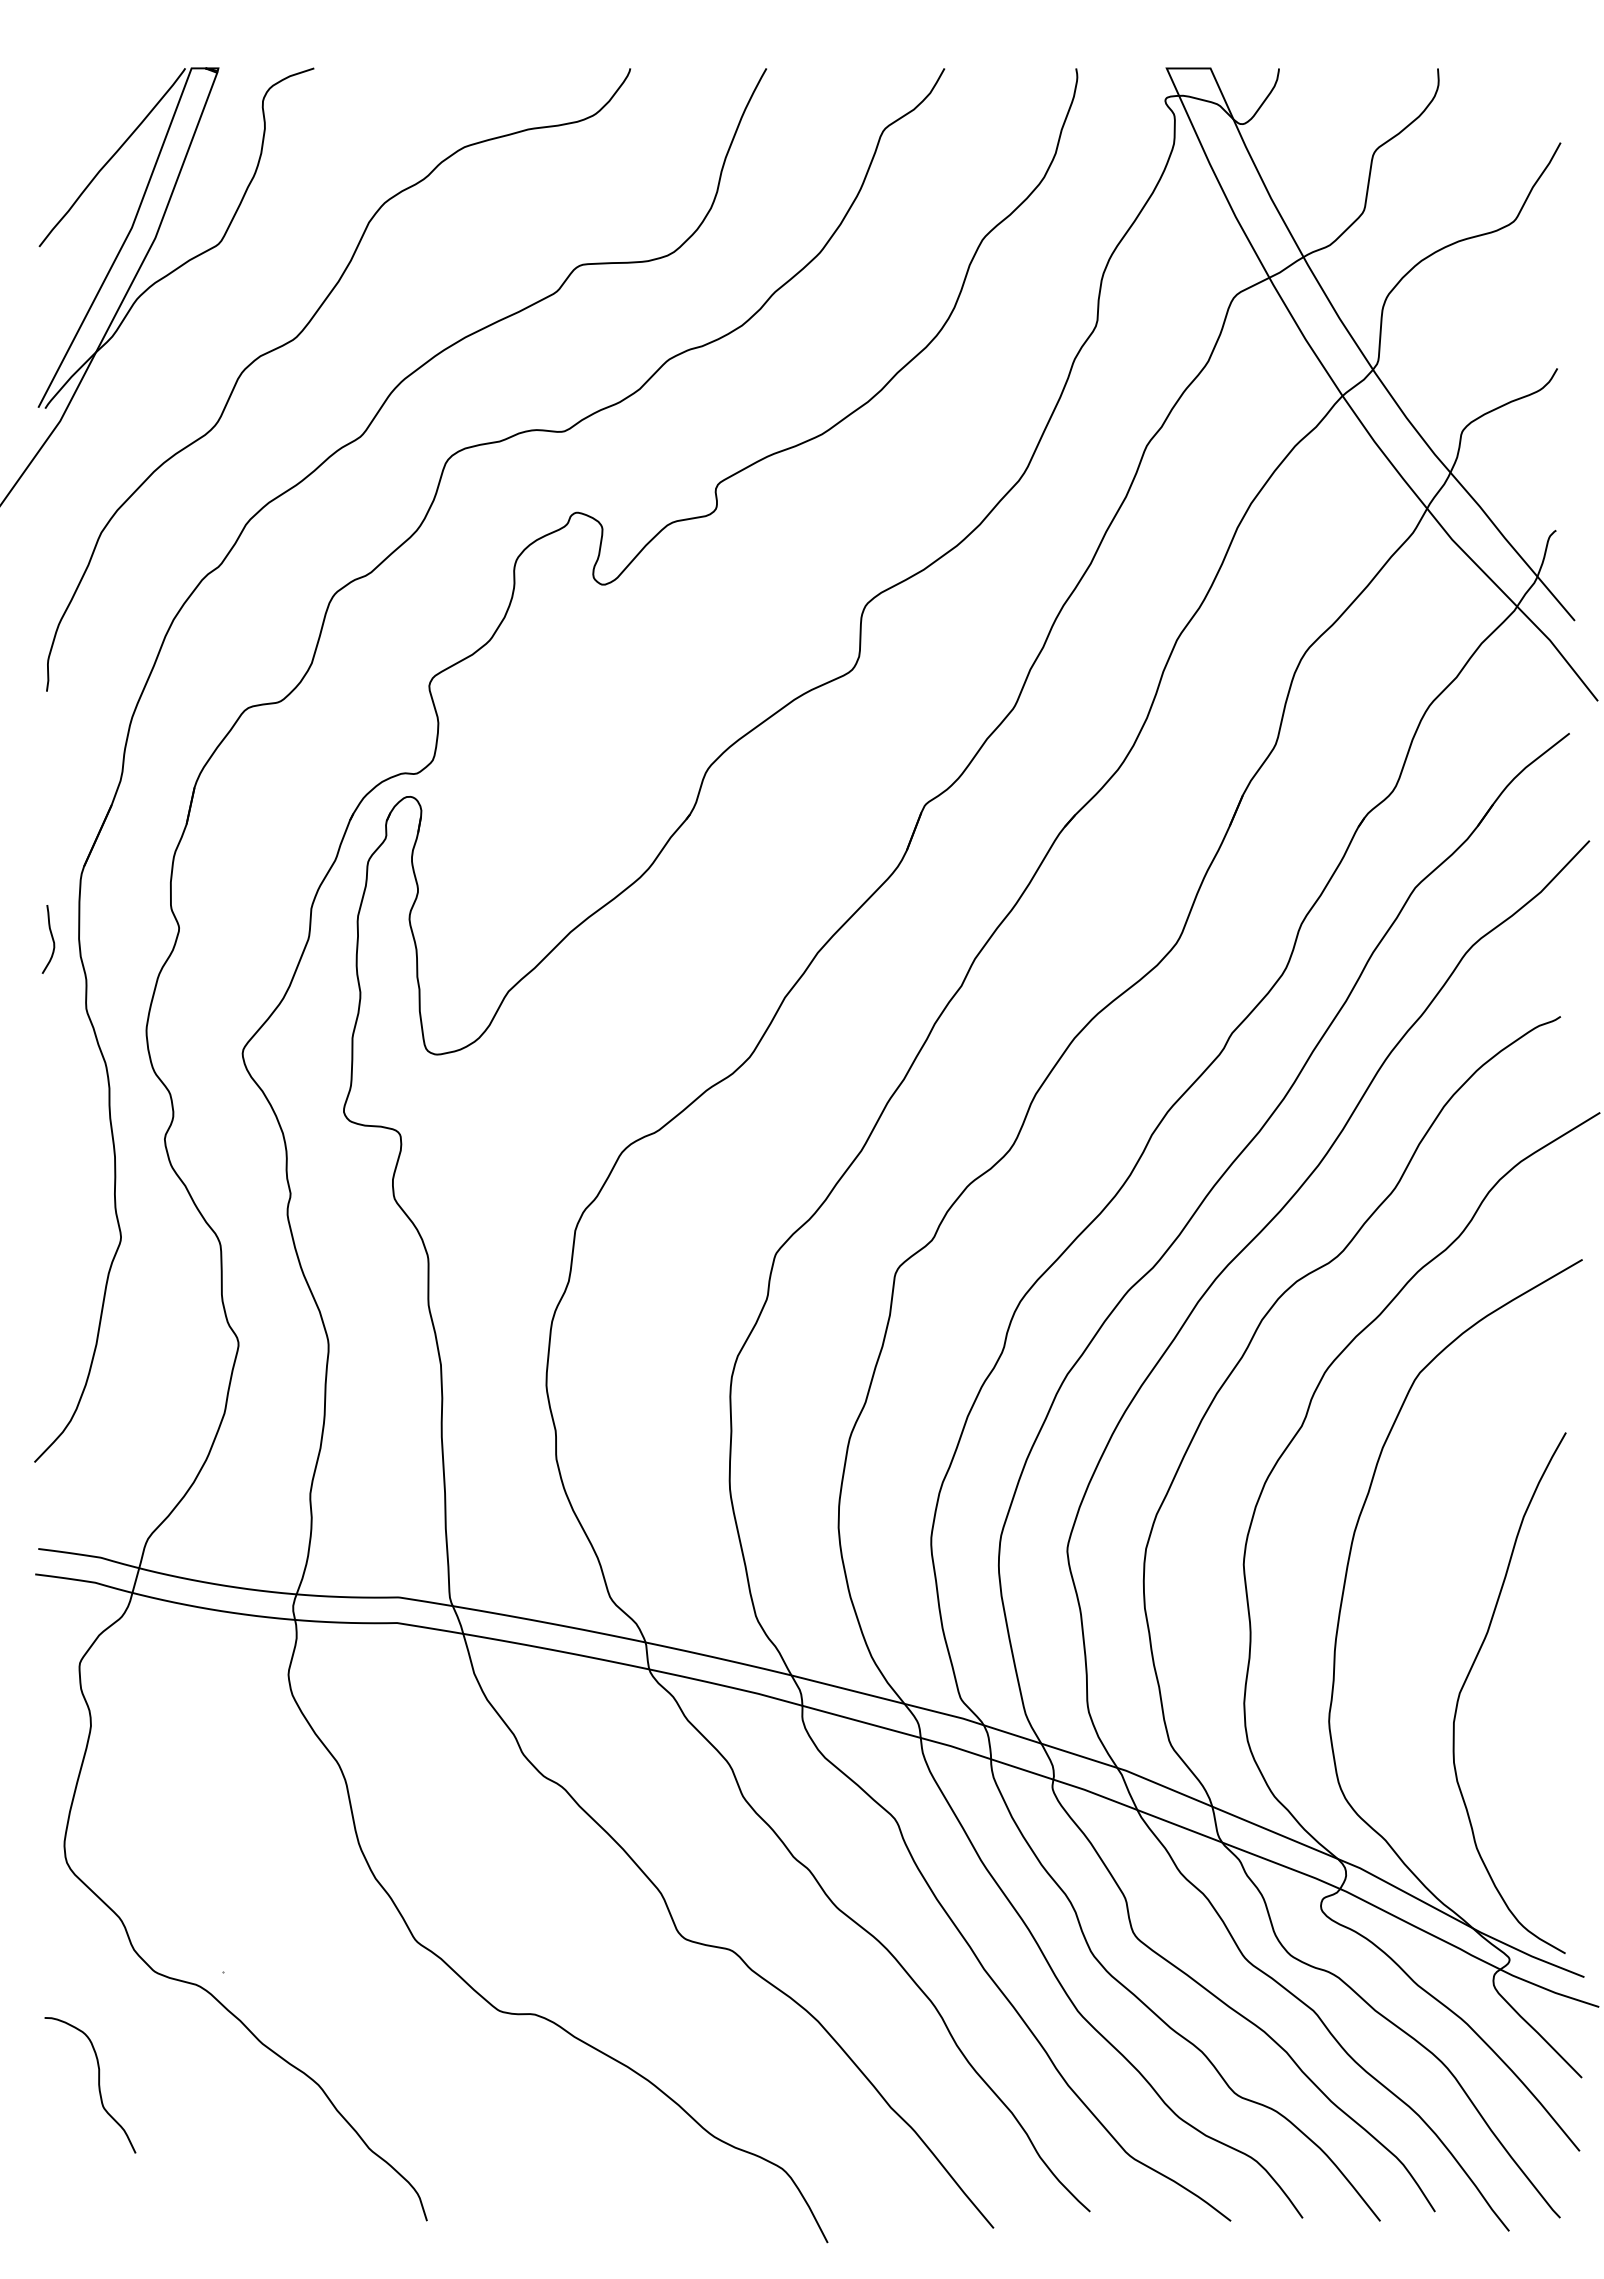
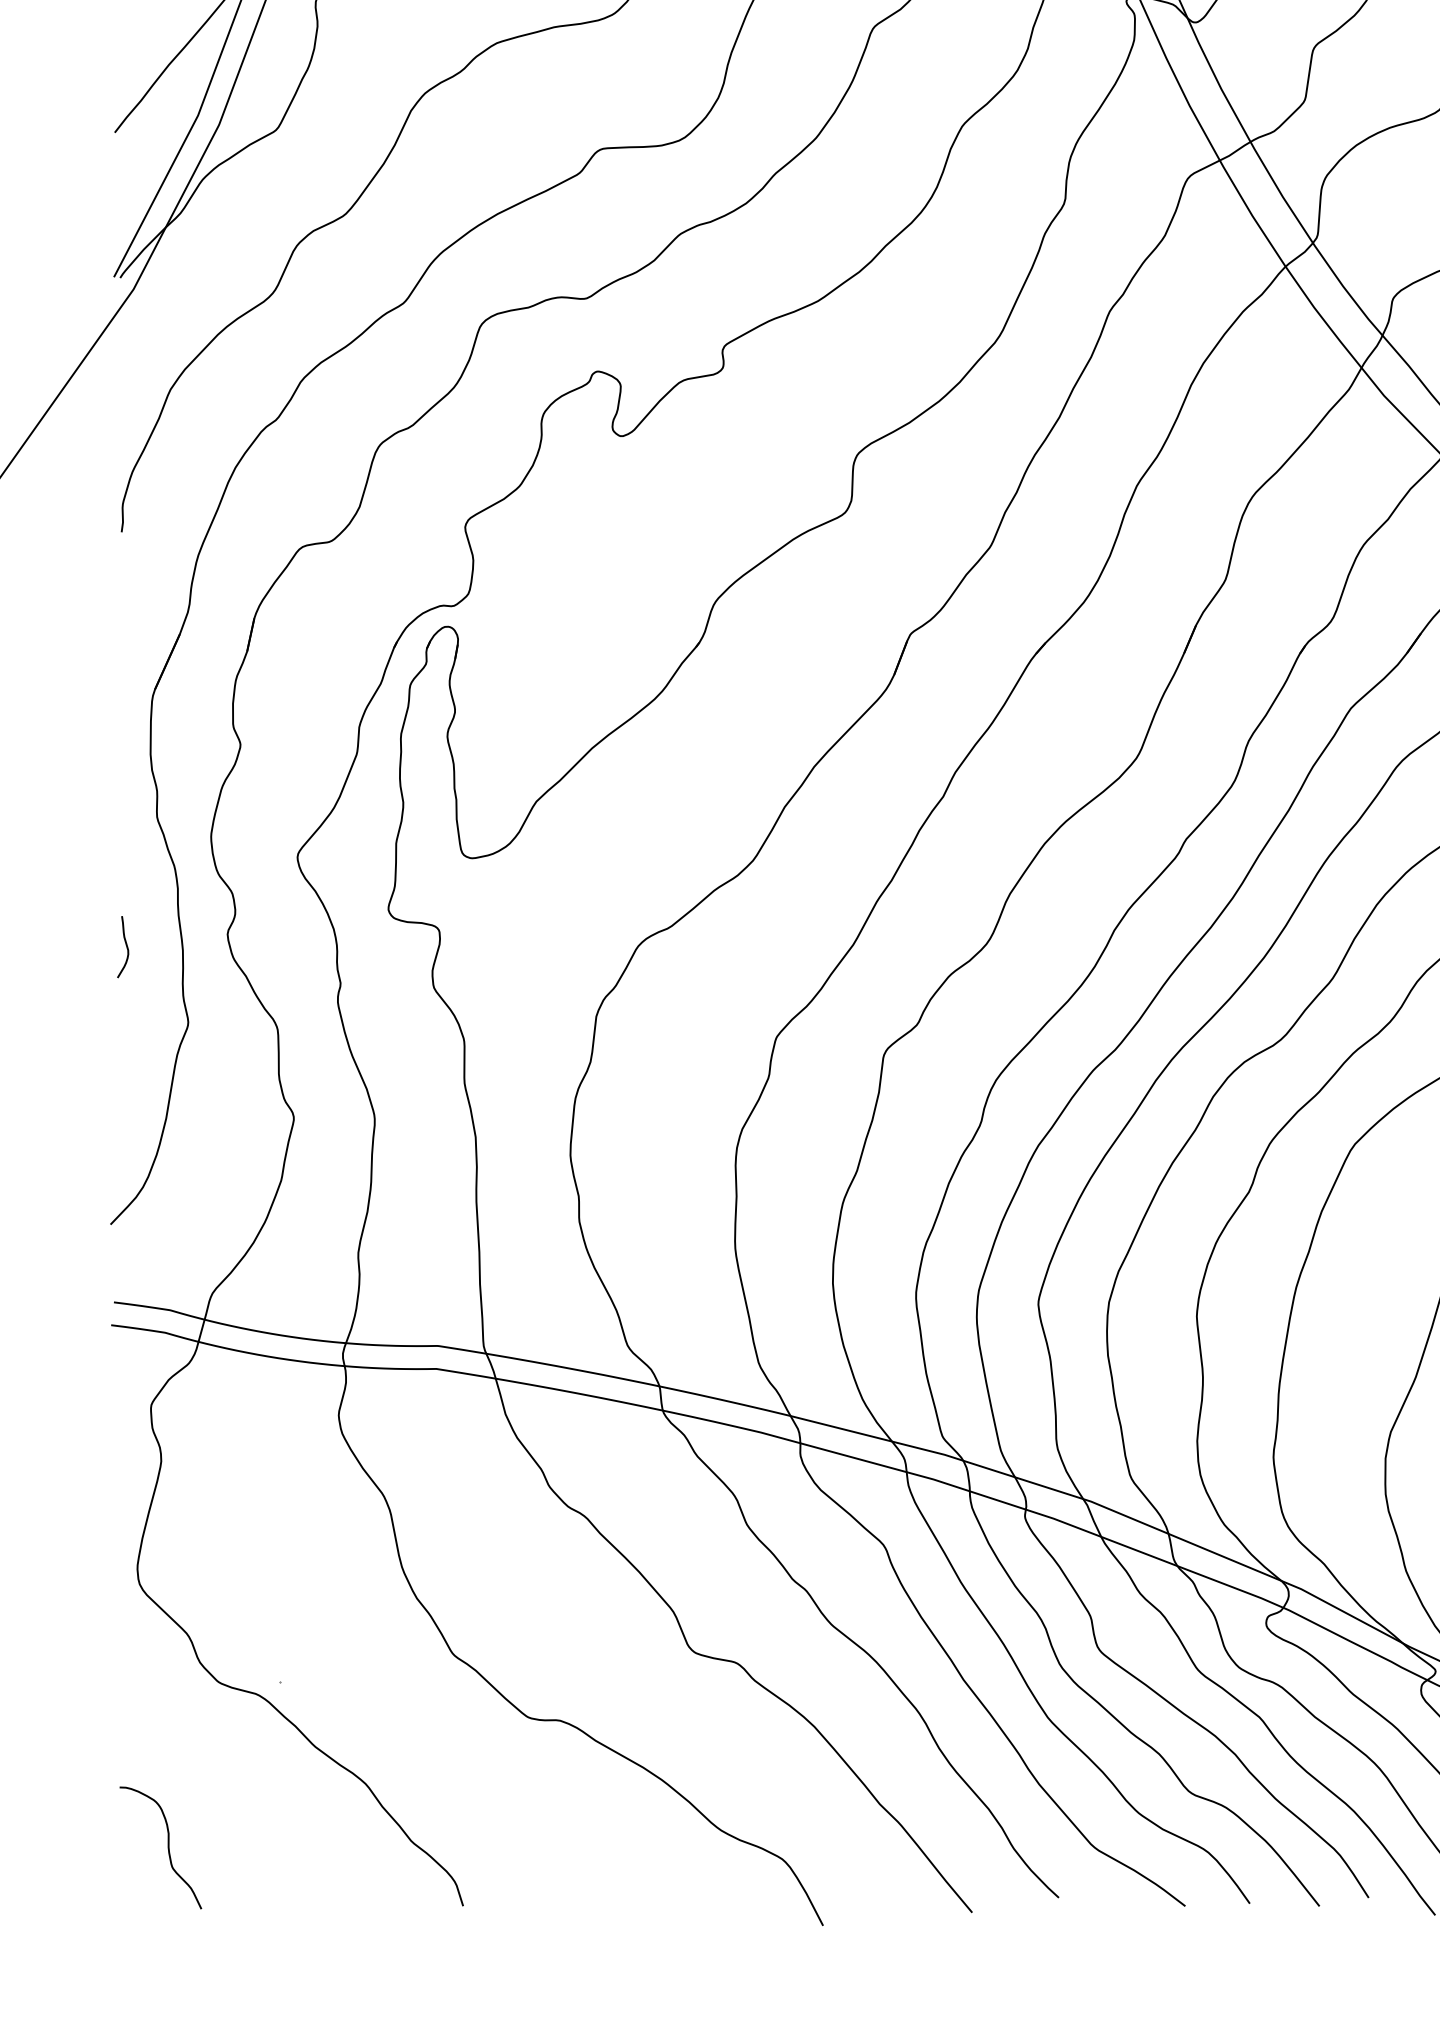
curve: (51, 938) -> (125, 946), moved
curve: (98, 2085) -> (168, 1848), moved

